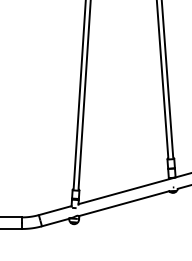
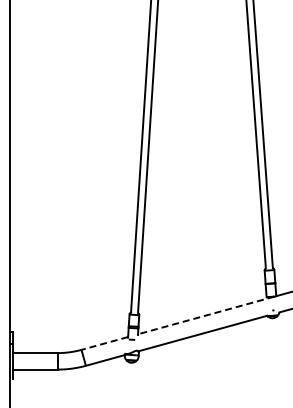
line: (126, 190) -> (206, 315), solid -> dashed
line: (55, 210) -> (104, 343), solid -> dashed

